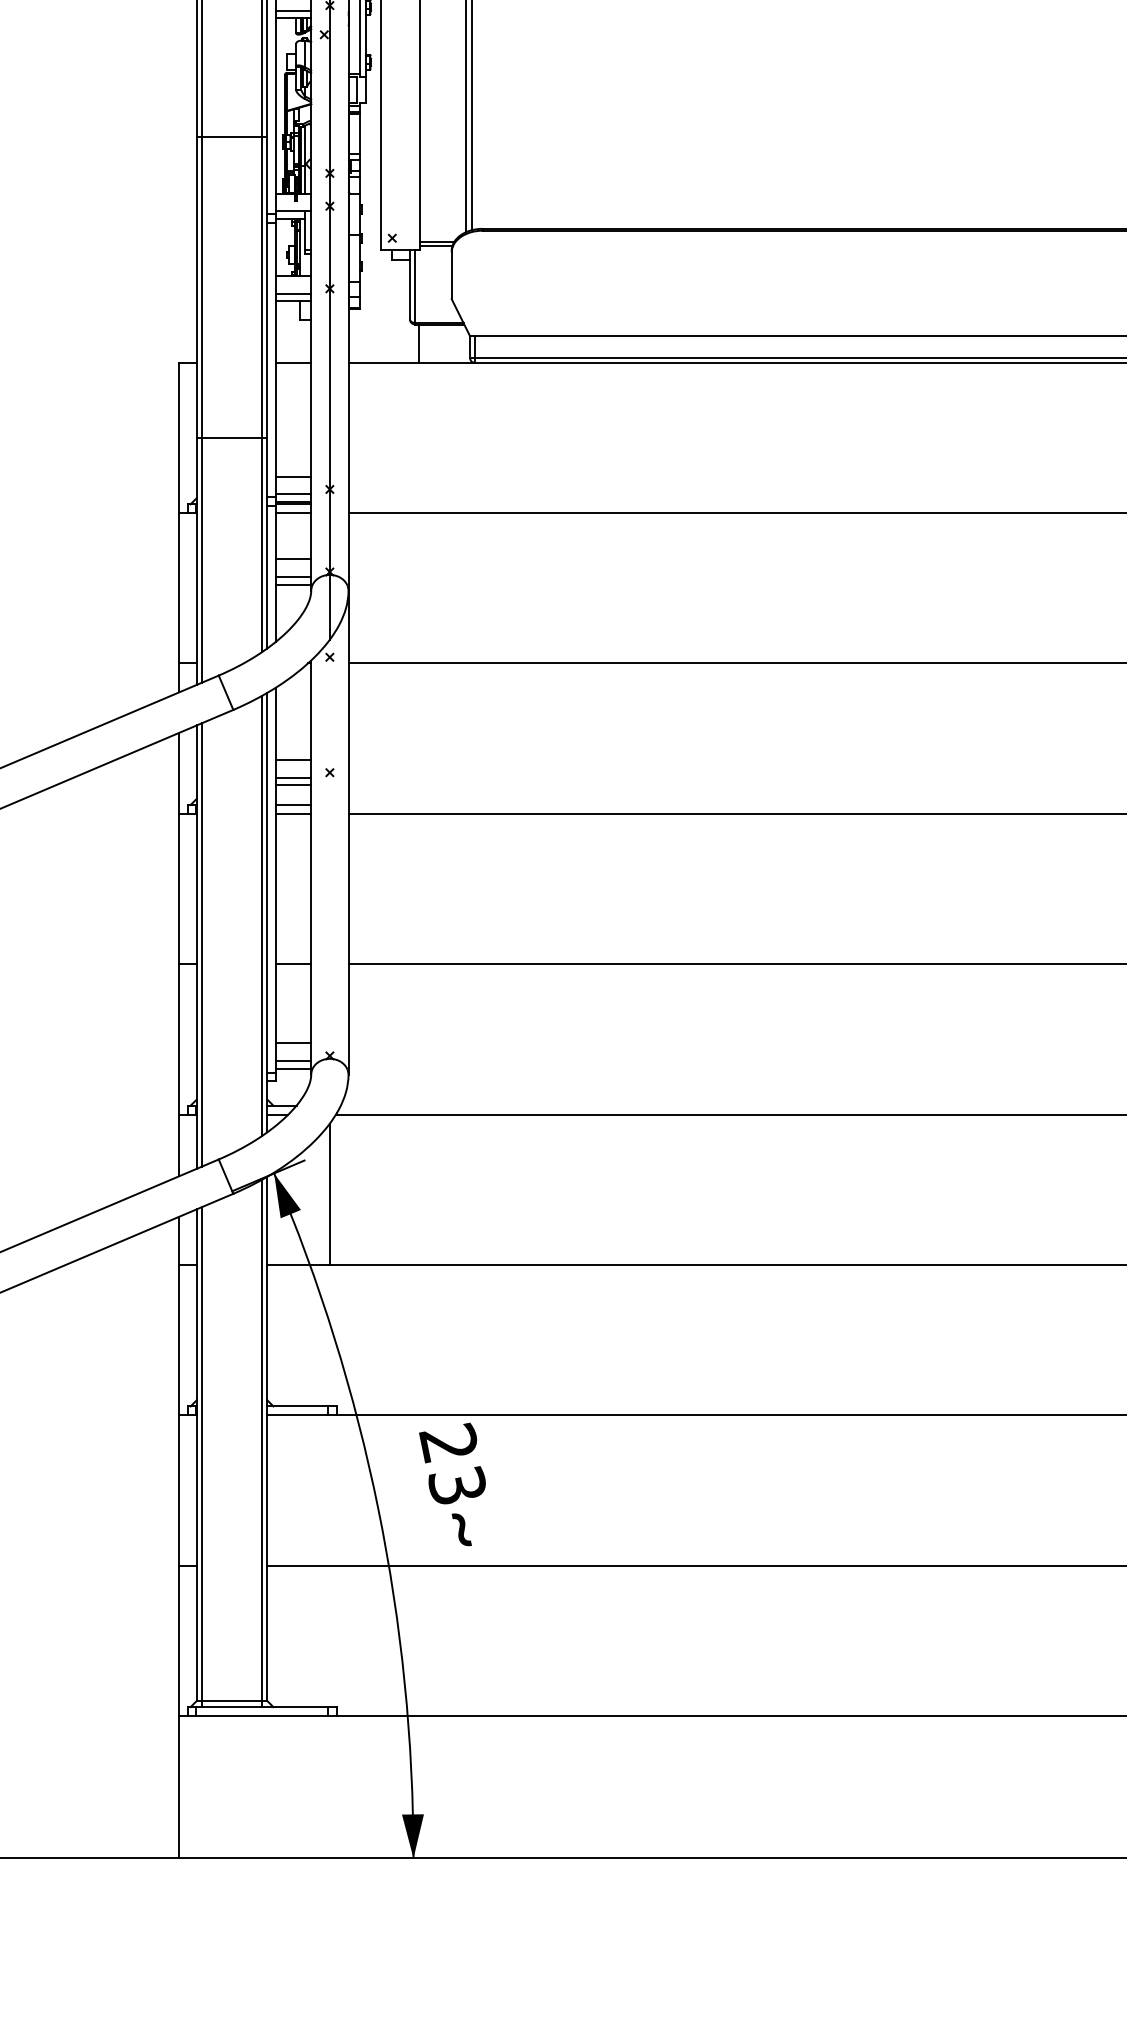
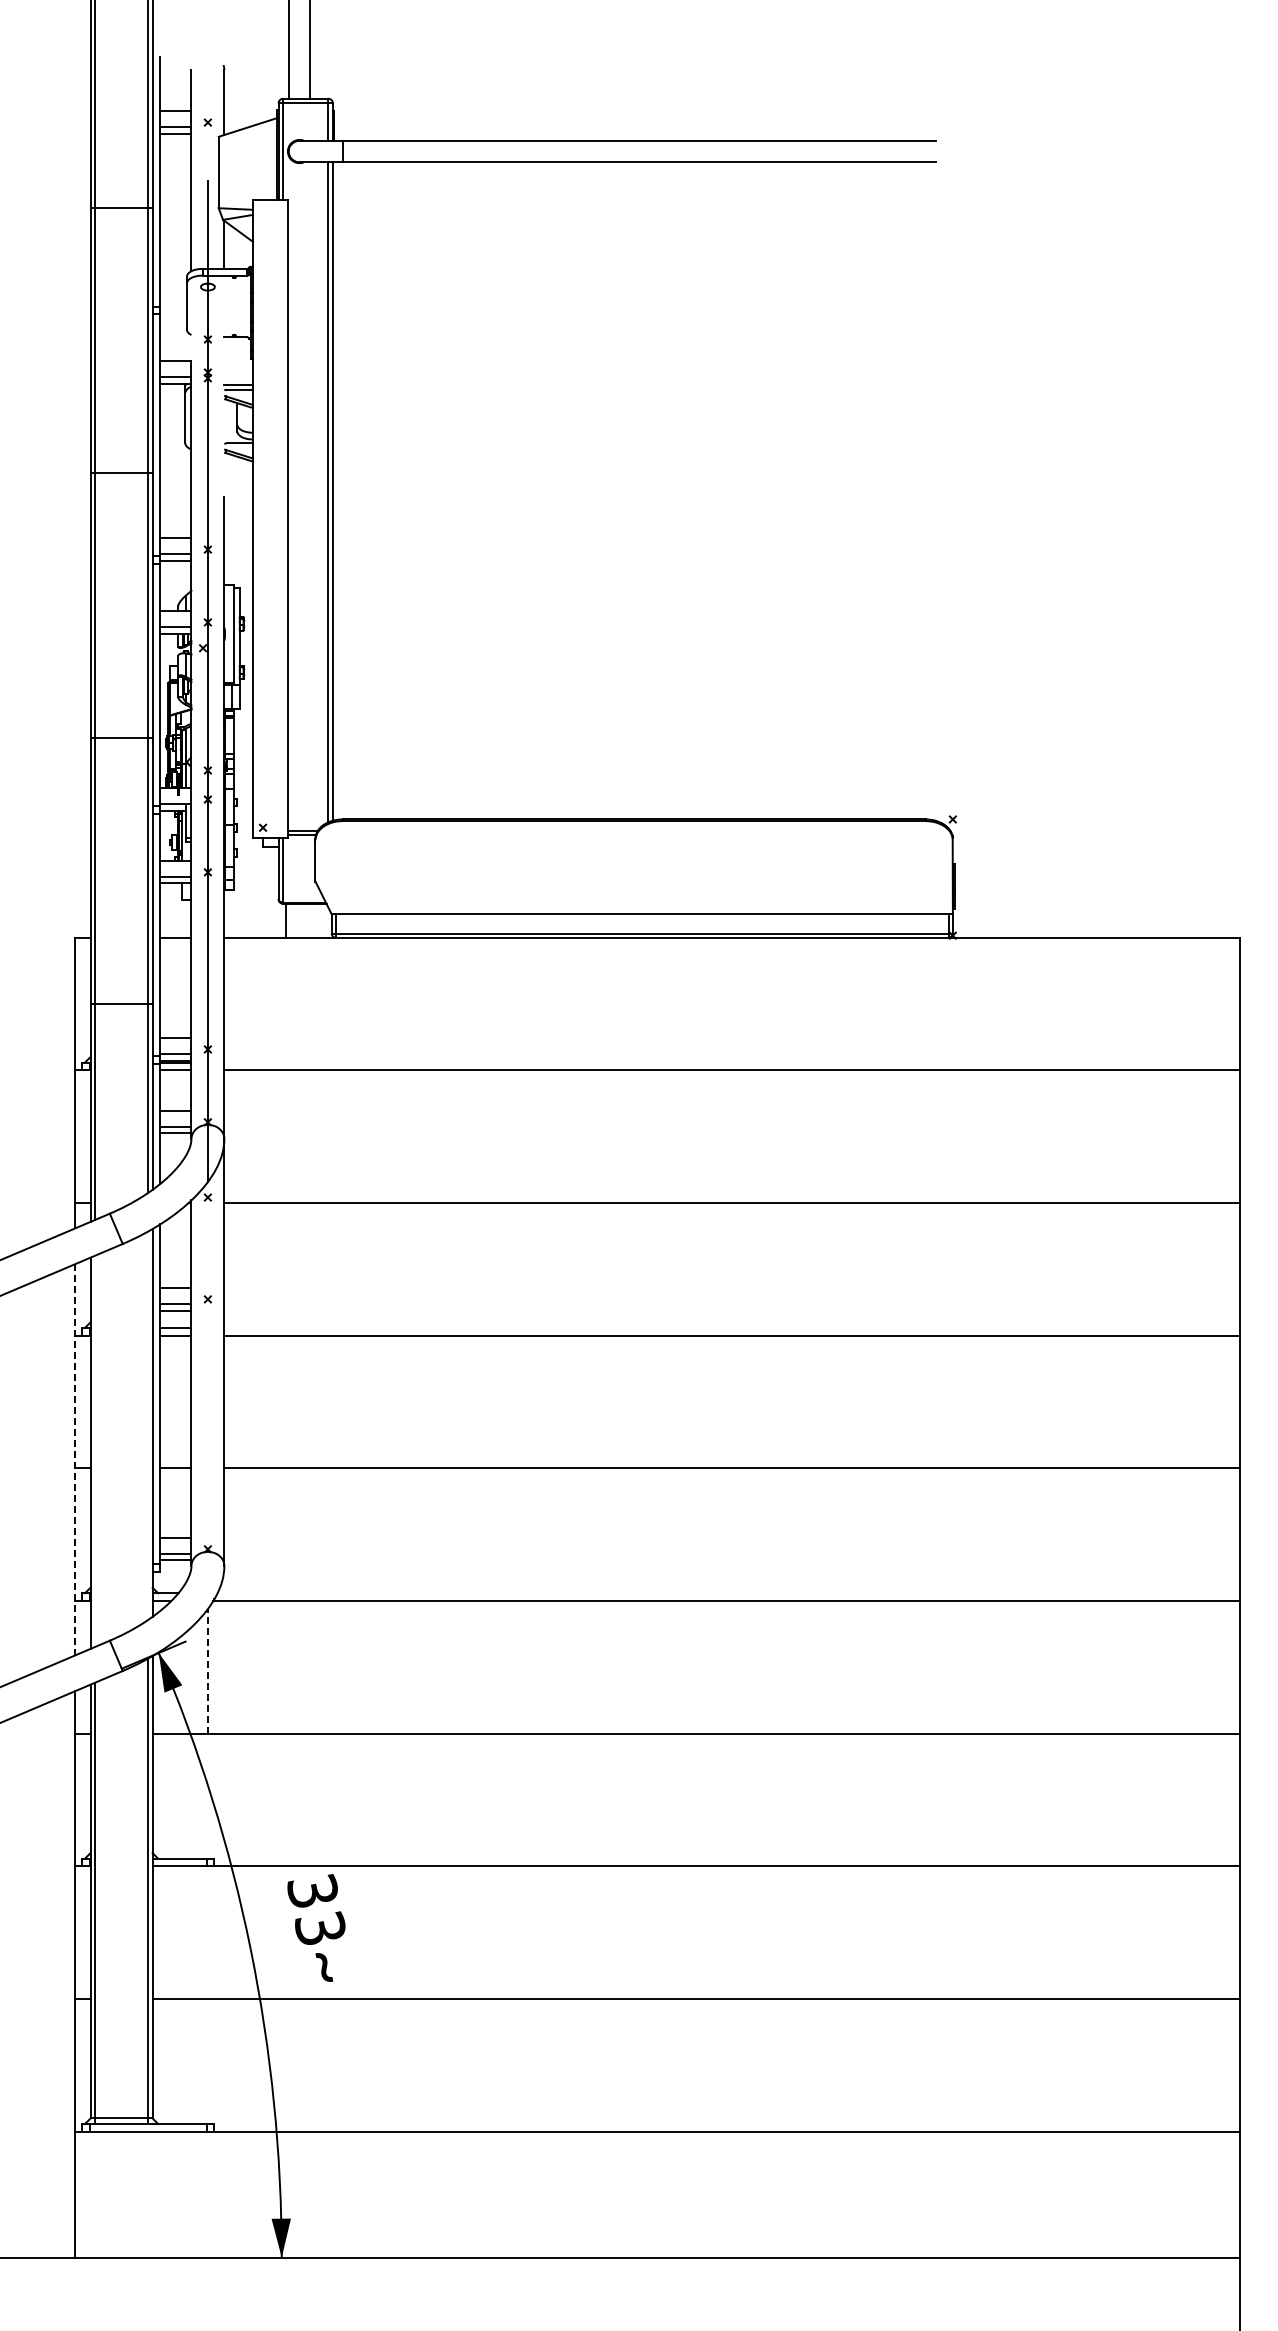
line: (261, 915) -> (147, 1425), removed
line: (202, 943) -> (95, 1450), removed
line: (179, 954) -> (75, 1459), solid -> dashed
line: (329, 1193) -> (207, 1670), solid -> dashed
text: (447, 1442) -> (311, 1890), 23 -> 33

